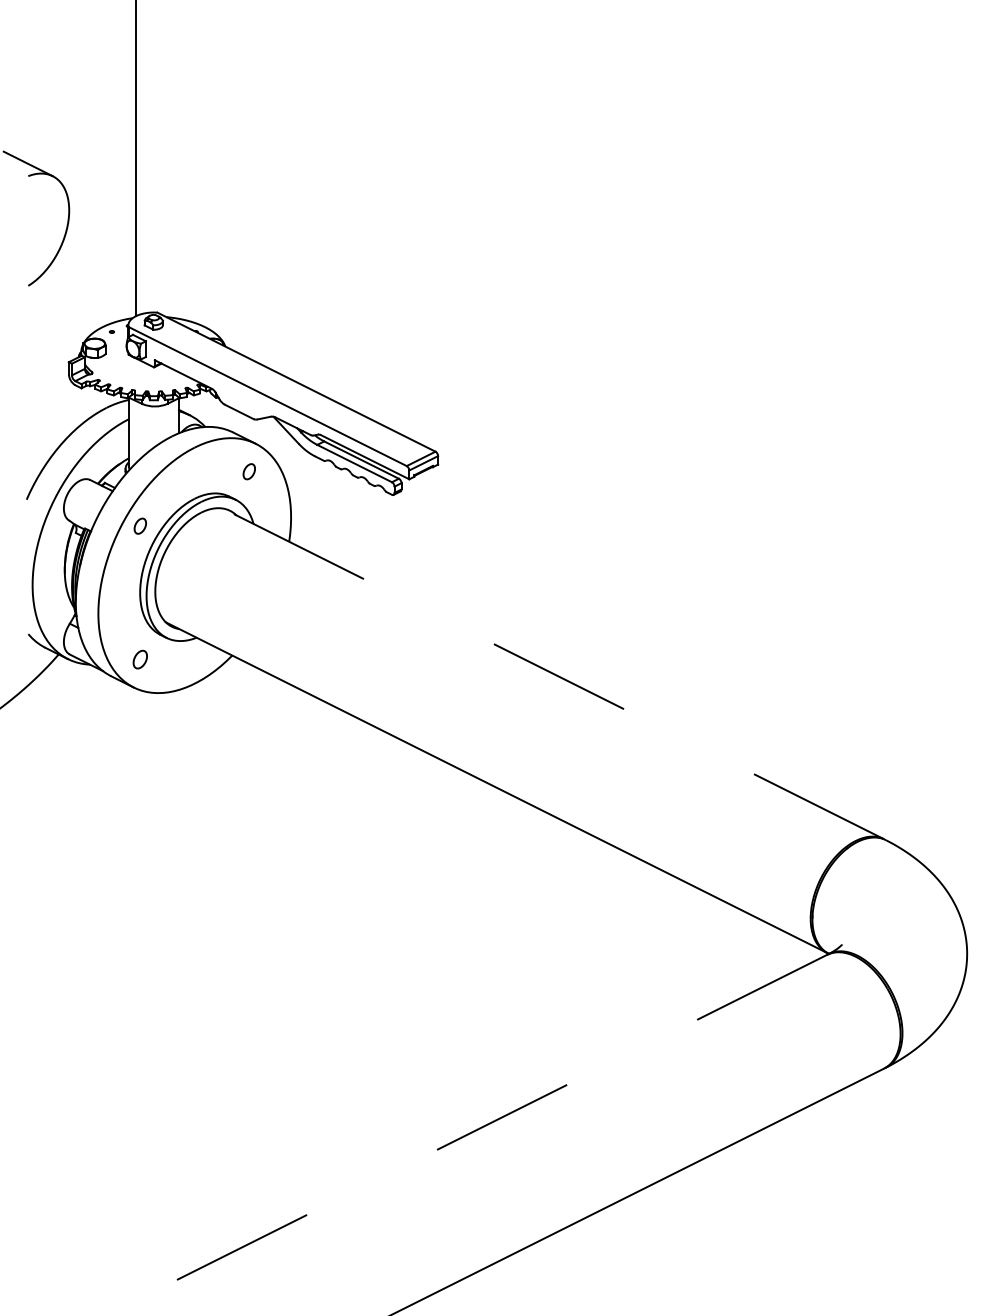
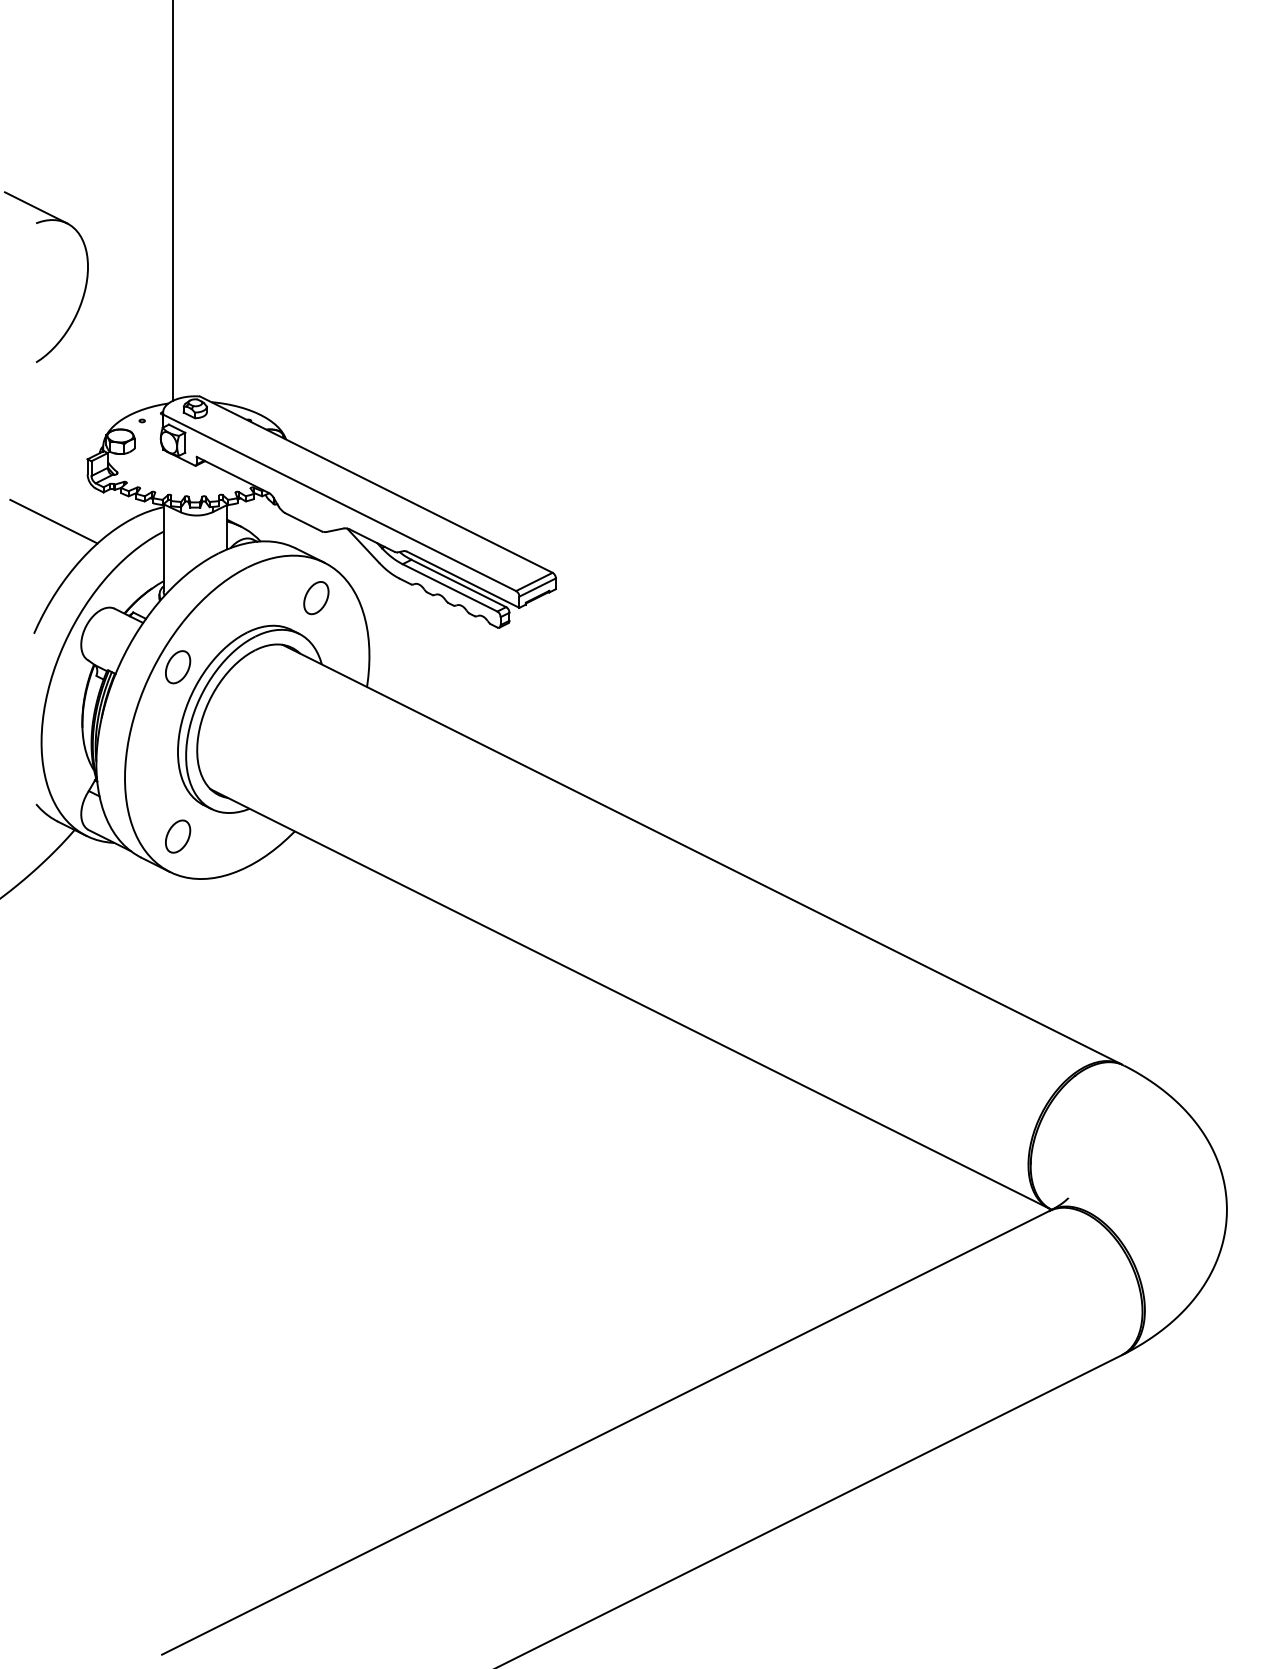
line: (42, 411) -> (53, 521), added
part: (249, 471) -> (316, 598), size x1.67
part: (140, 526) -> (178, 667), size x1.67
part: (140, 659) -> (178, 836), size x1.43
line: (552, 673) -> (701, 854), dashed -> solid
line: (477, 1130) -> (605, 1433), dashed -> solid

